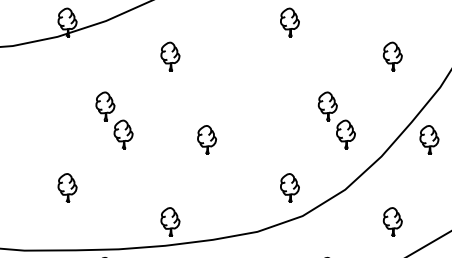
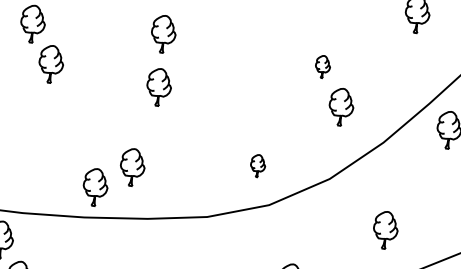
part: (204, 99) -> (163, 34), added
part: (327, 106) -> (322, 66), size x0.6
part: (289, 187) -> (257, 165), size x0.6
part: (196, 202) -> (133, 166), added

